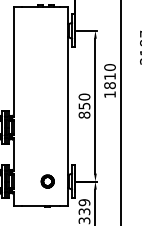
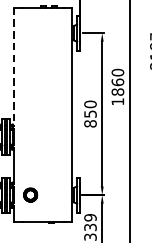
line: (13, 62) -> (14, 67), solid -> dashed
text: (109, 76) -> (117, 82), 1810 -> 1860
part: (47, 181) -> (30, 195), moved

